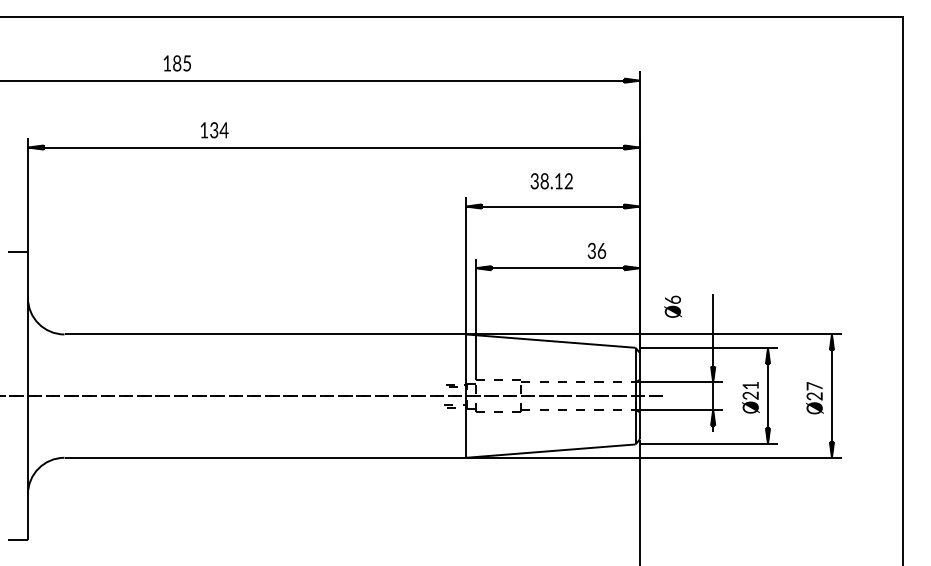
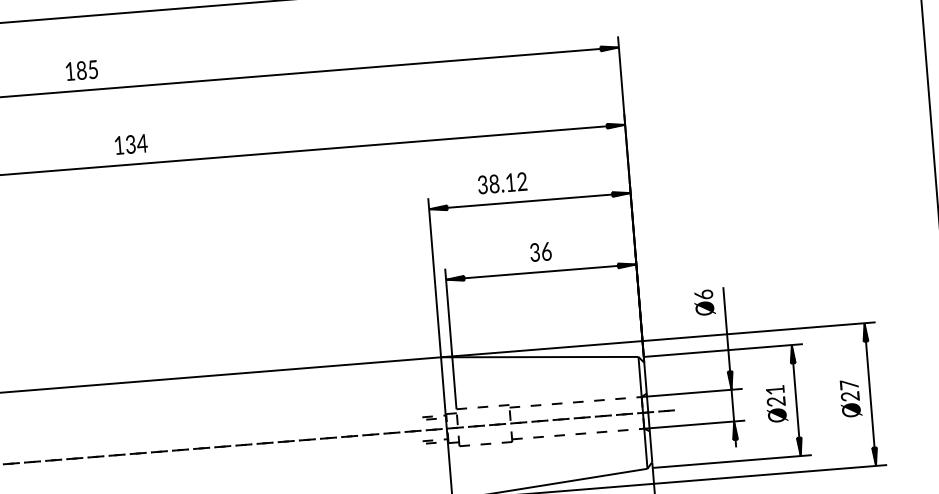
text: (551, 181) -> (502, 183), moved
text: (596, 250) -> (540, 251), moved
text: (672, 306) -> (703, 302), moved

